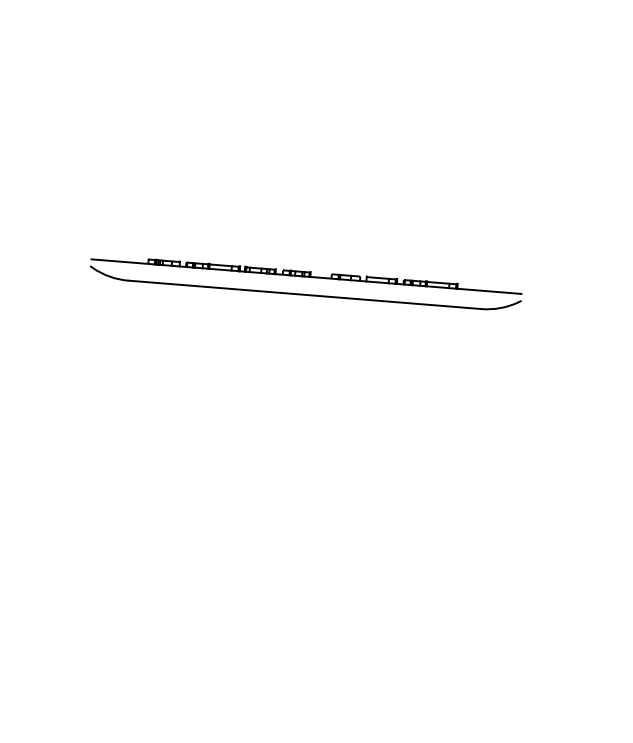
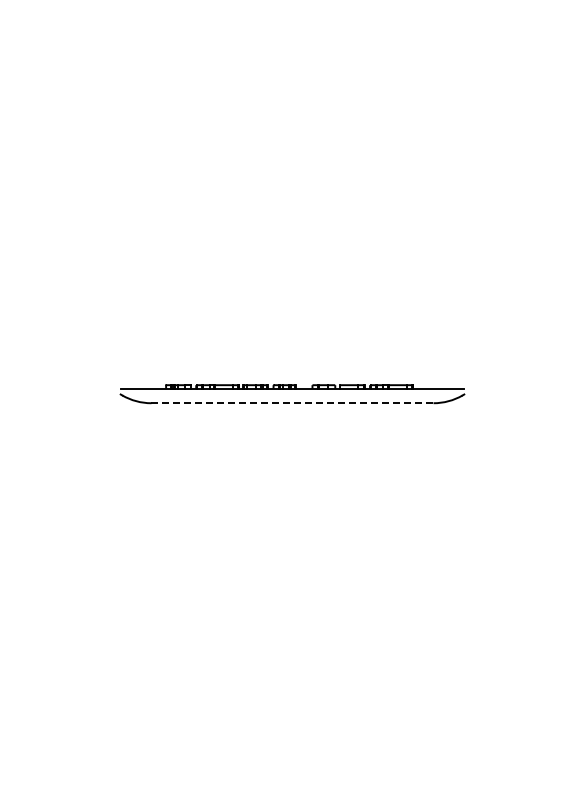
line: (304, 295) -> (292, 403), solid -> dashed

